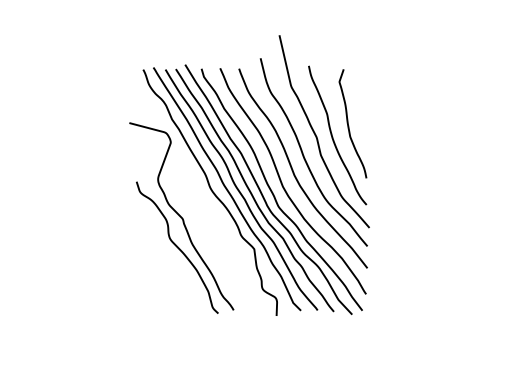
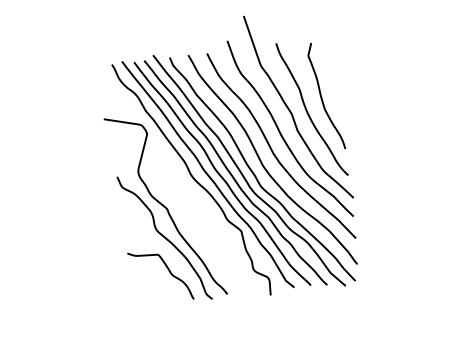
curve: (177, 280) -> (168, 270), added

